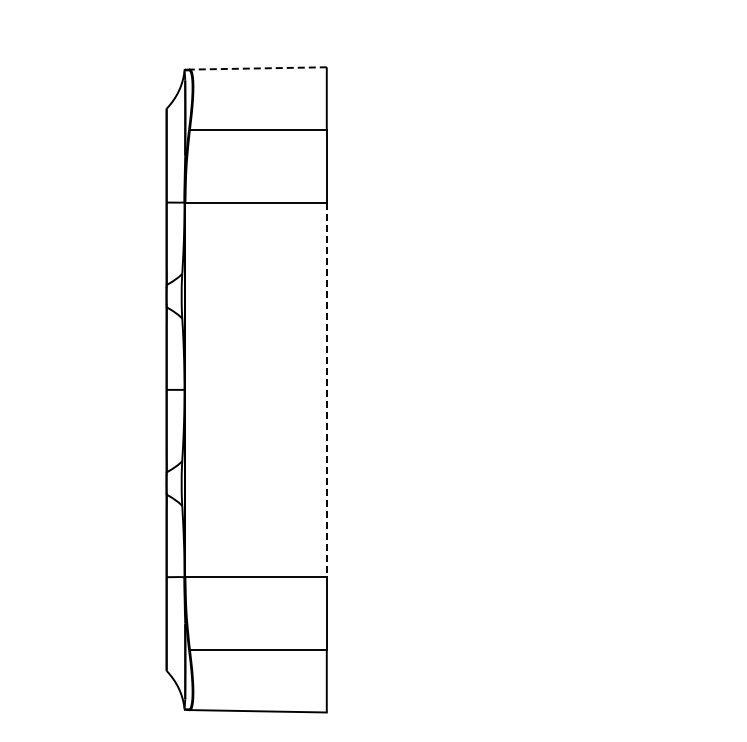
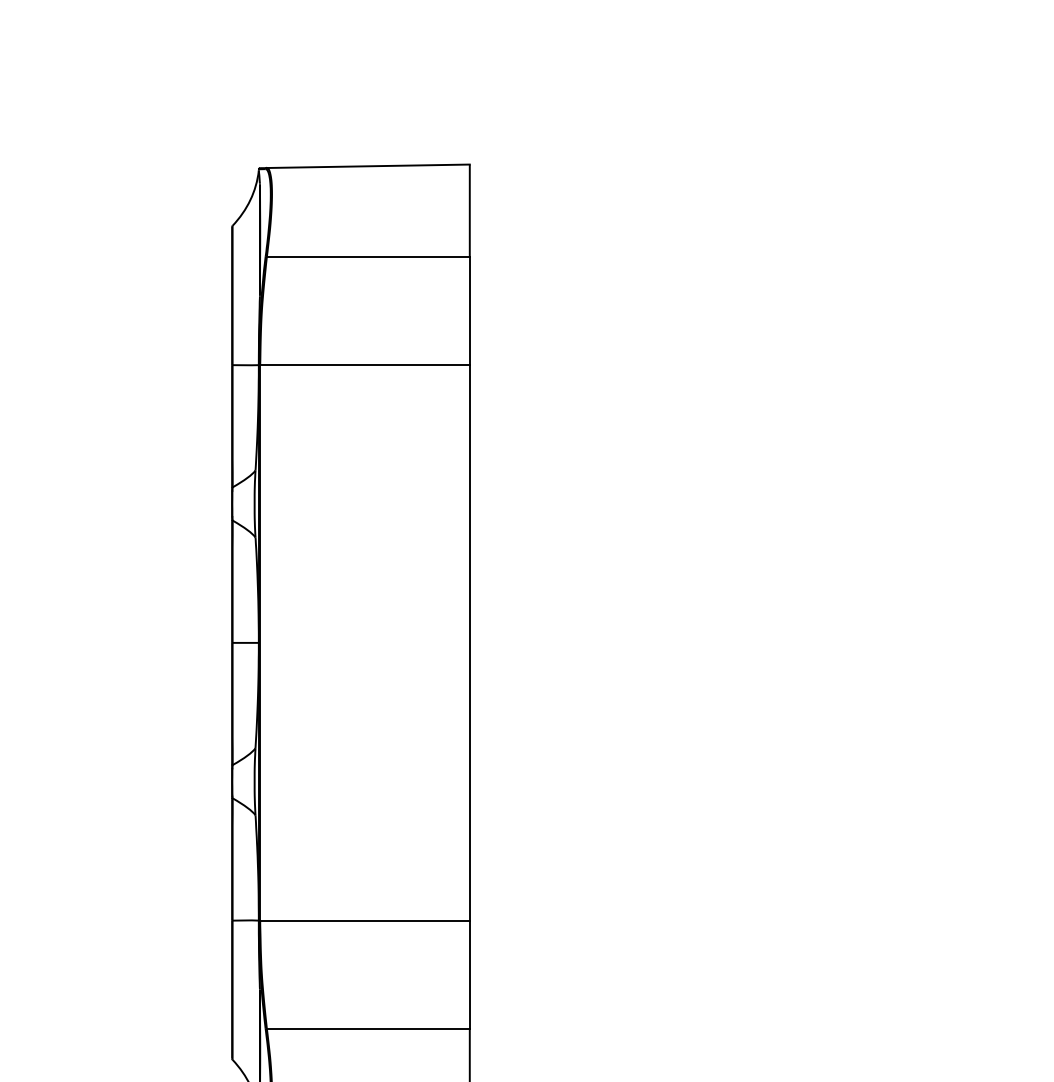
line: (257, 68) -> (367, 166), dashed -> solid
line: (326, 390) -> (469, 643), dashed -> solid

